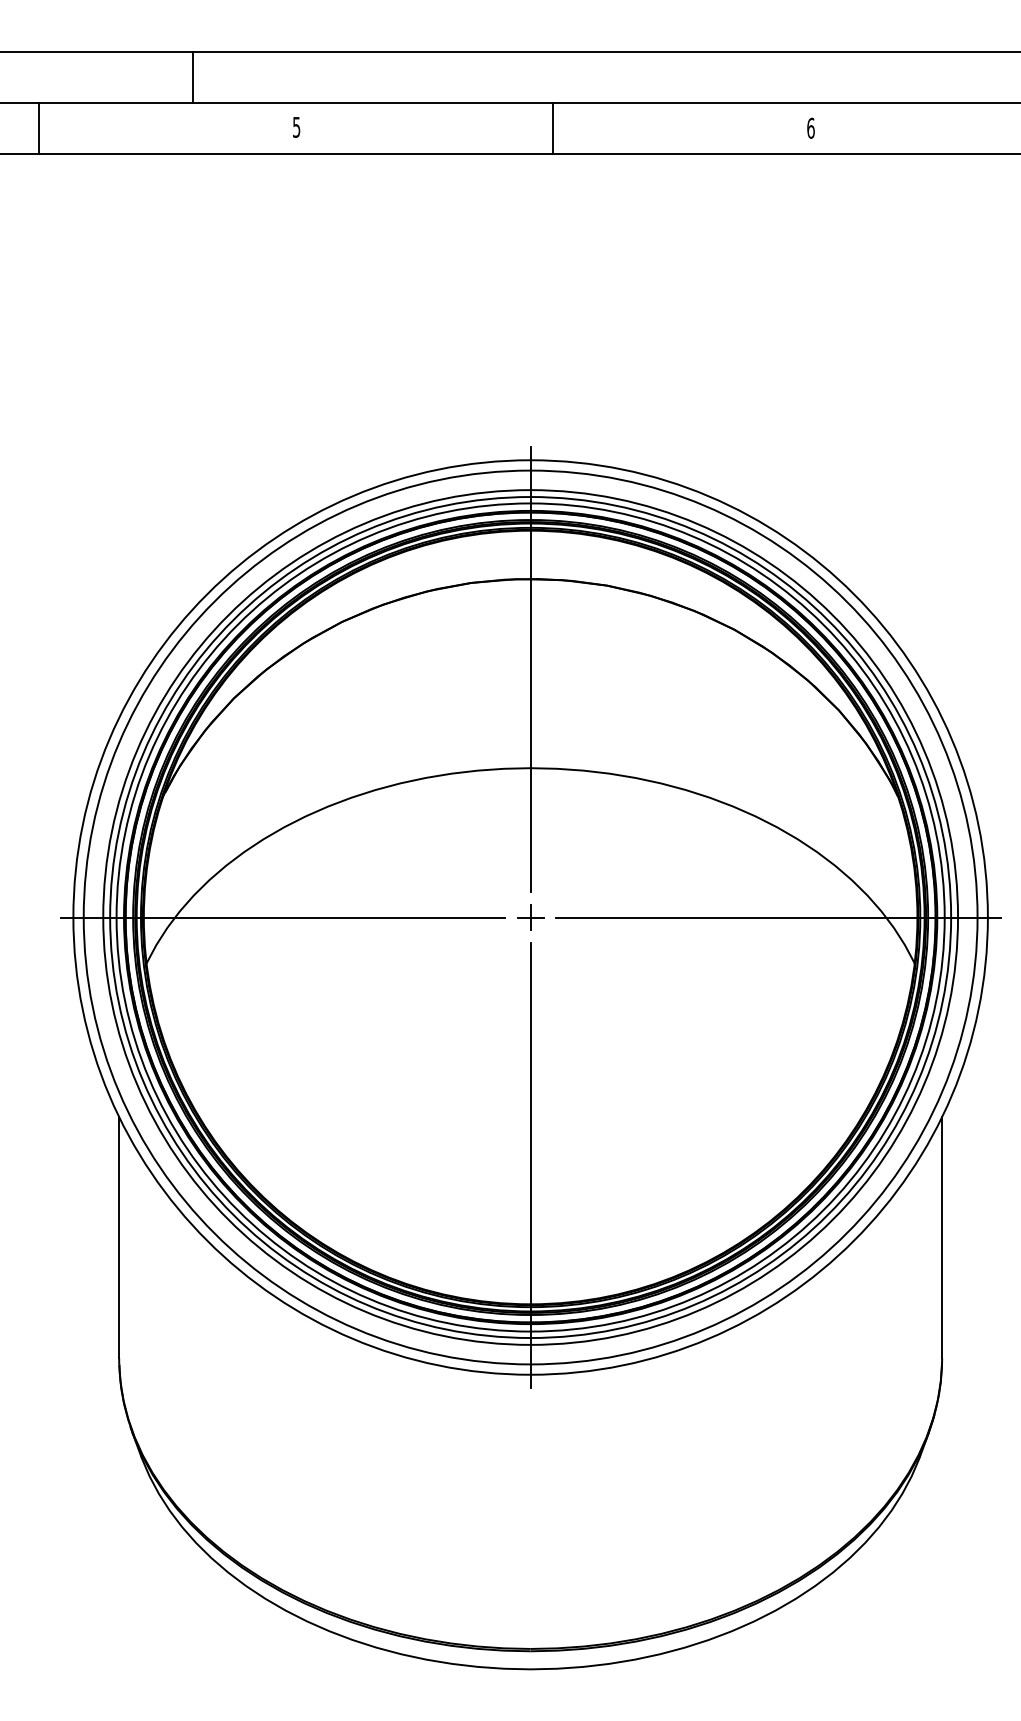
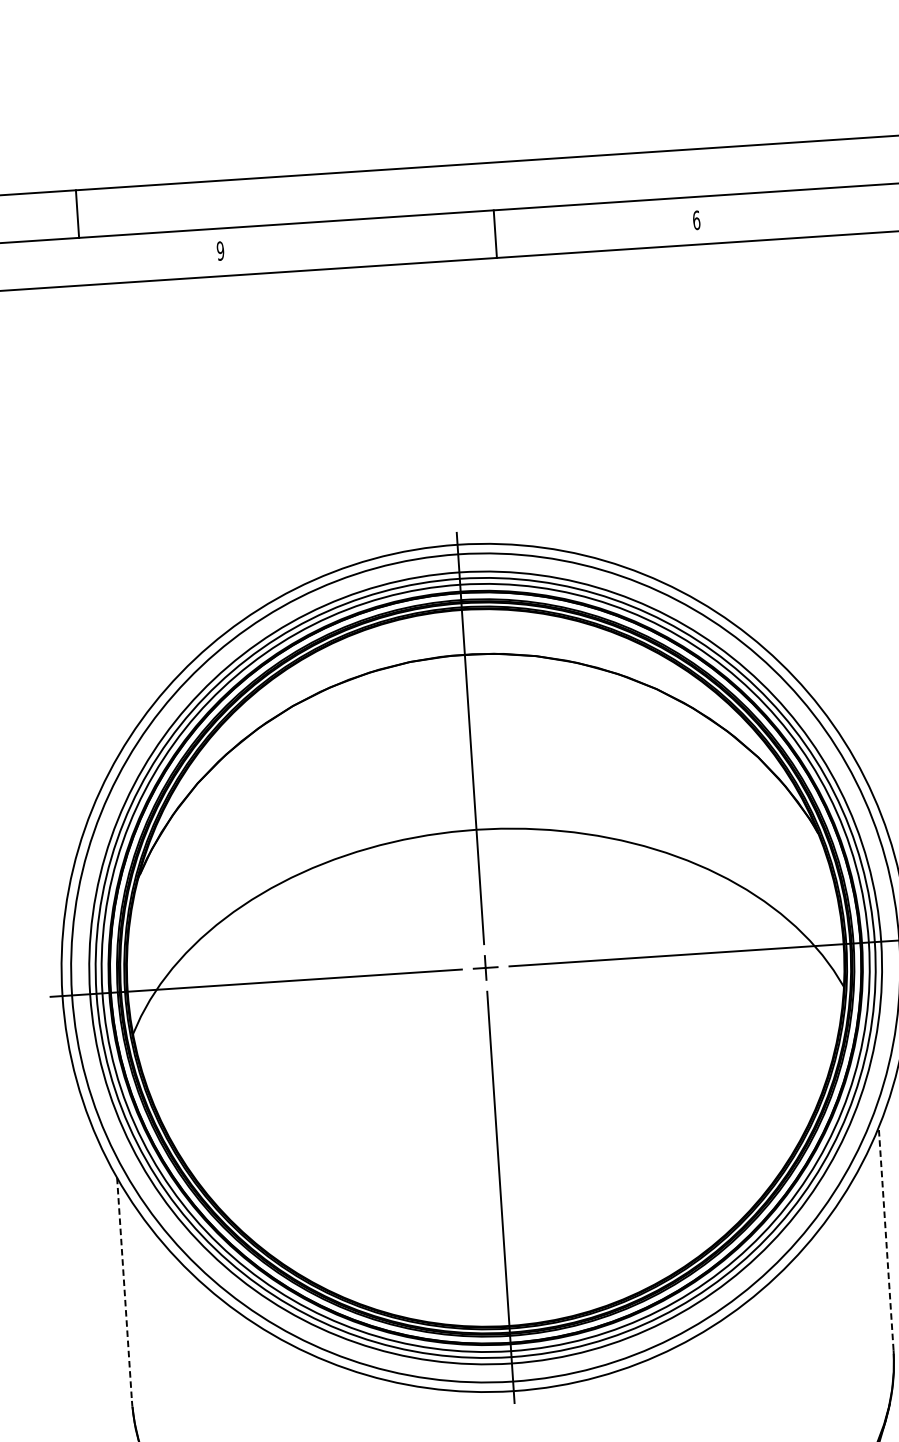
line: (193, 77) -> (77, 214), moved
text: (296, 126) -> (220, 250), 5 -> 9
line: (553, 128) -> (495, 233), moved
line: (119, 1237) -> (124, 1289), solid -> dashed
line: (942, 1237) -> (886, 1238), solid -> dashed

